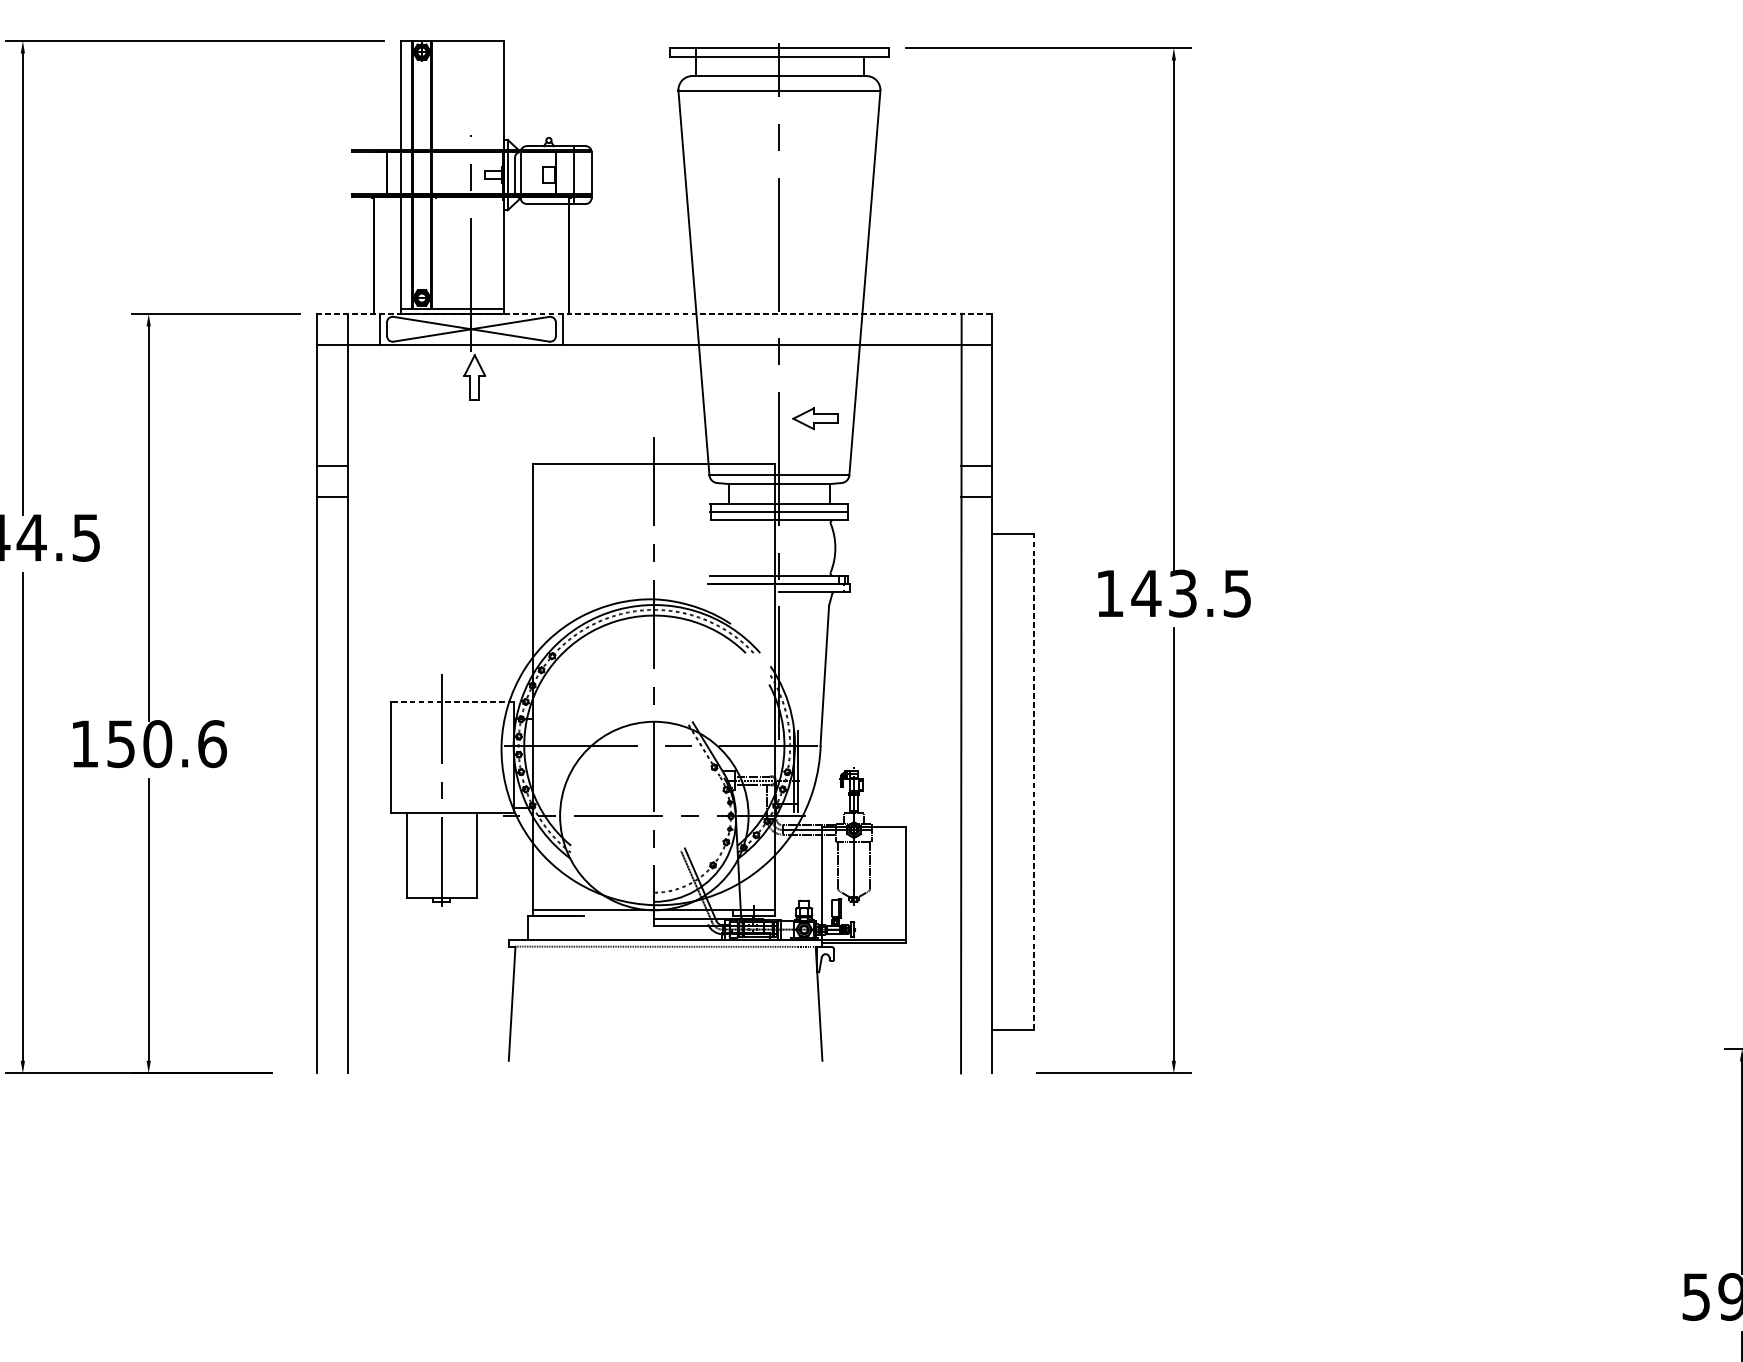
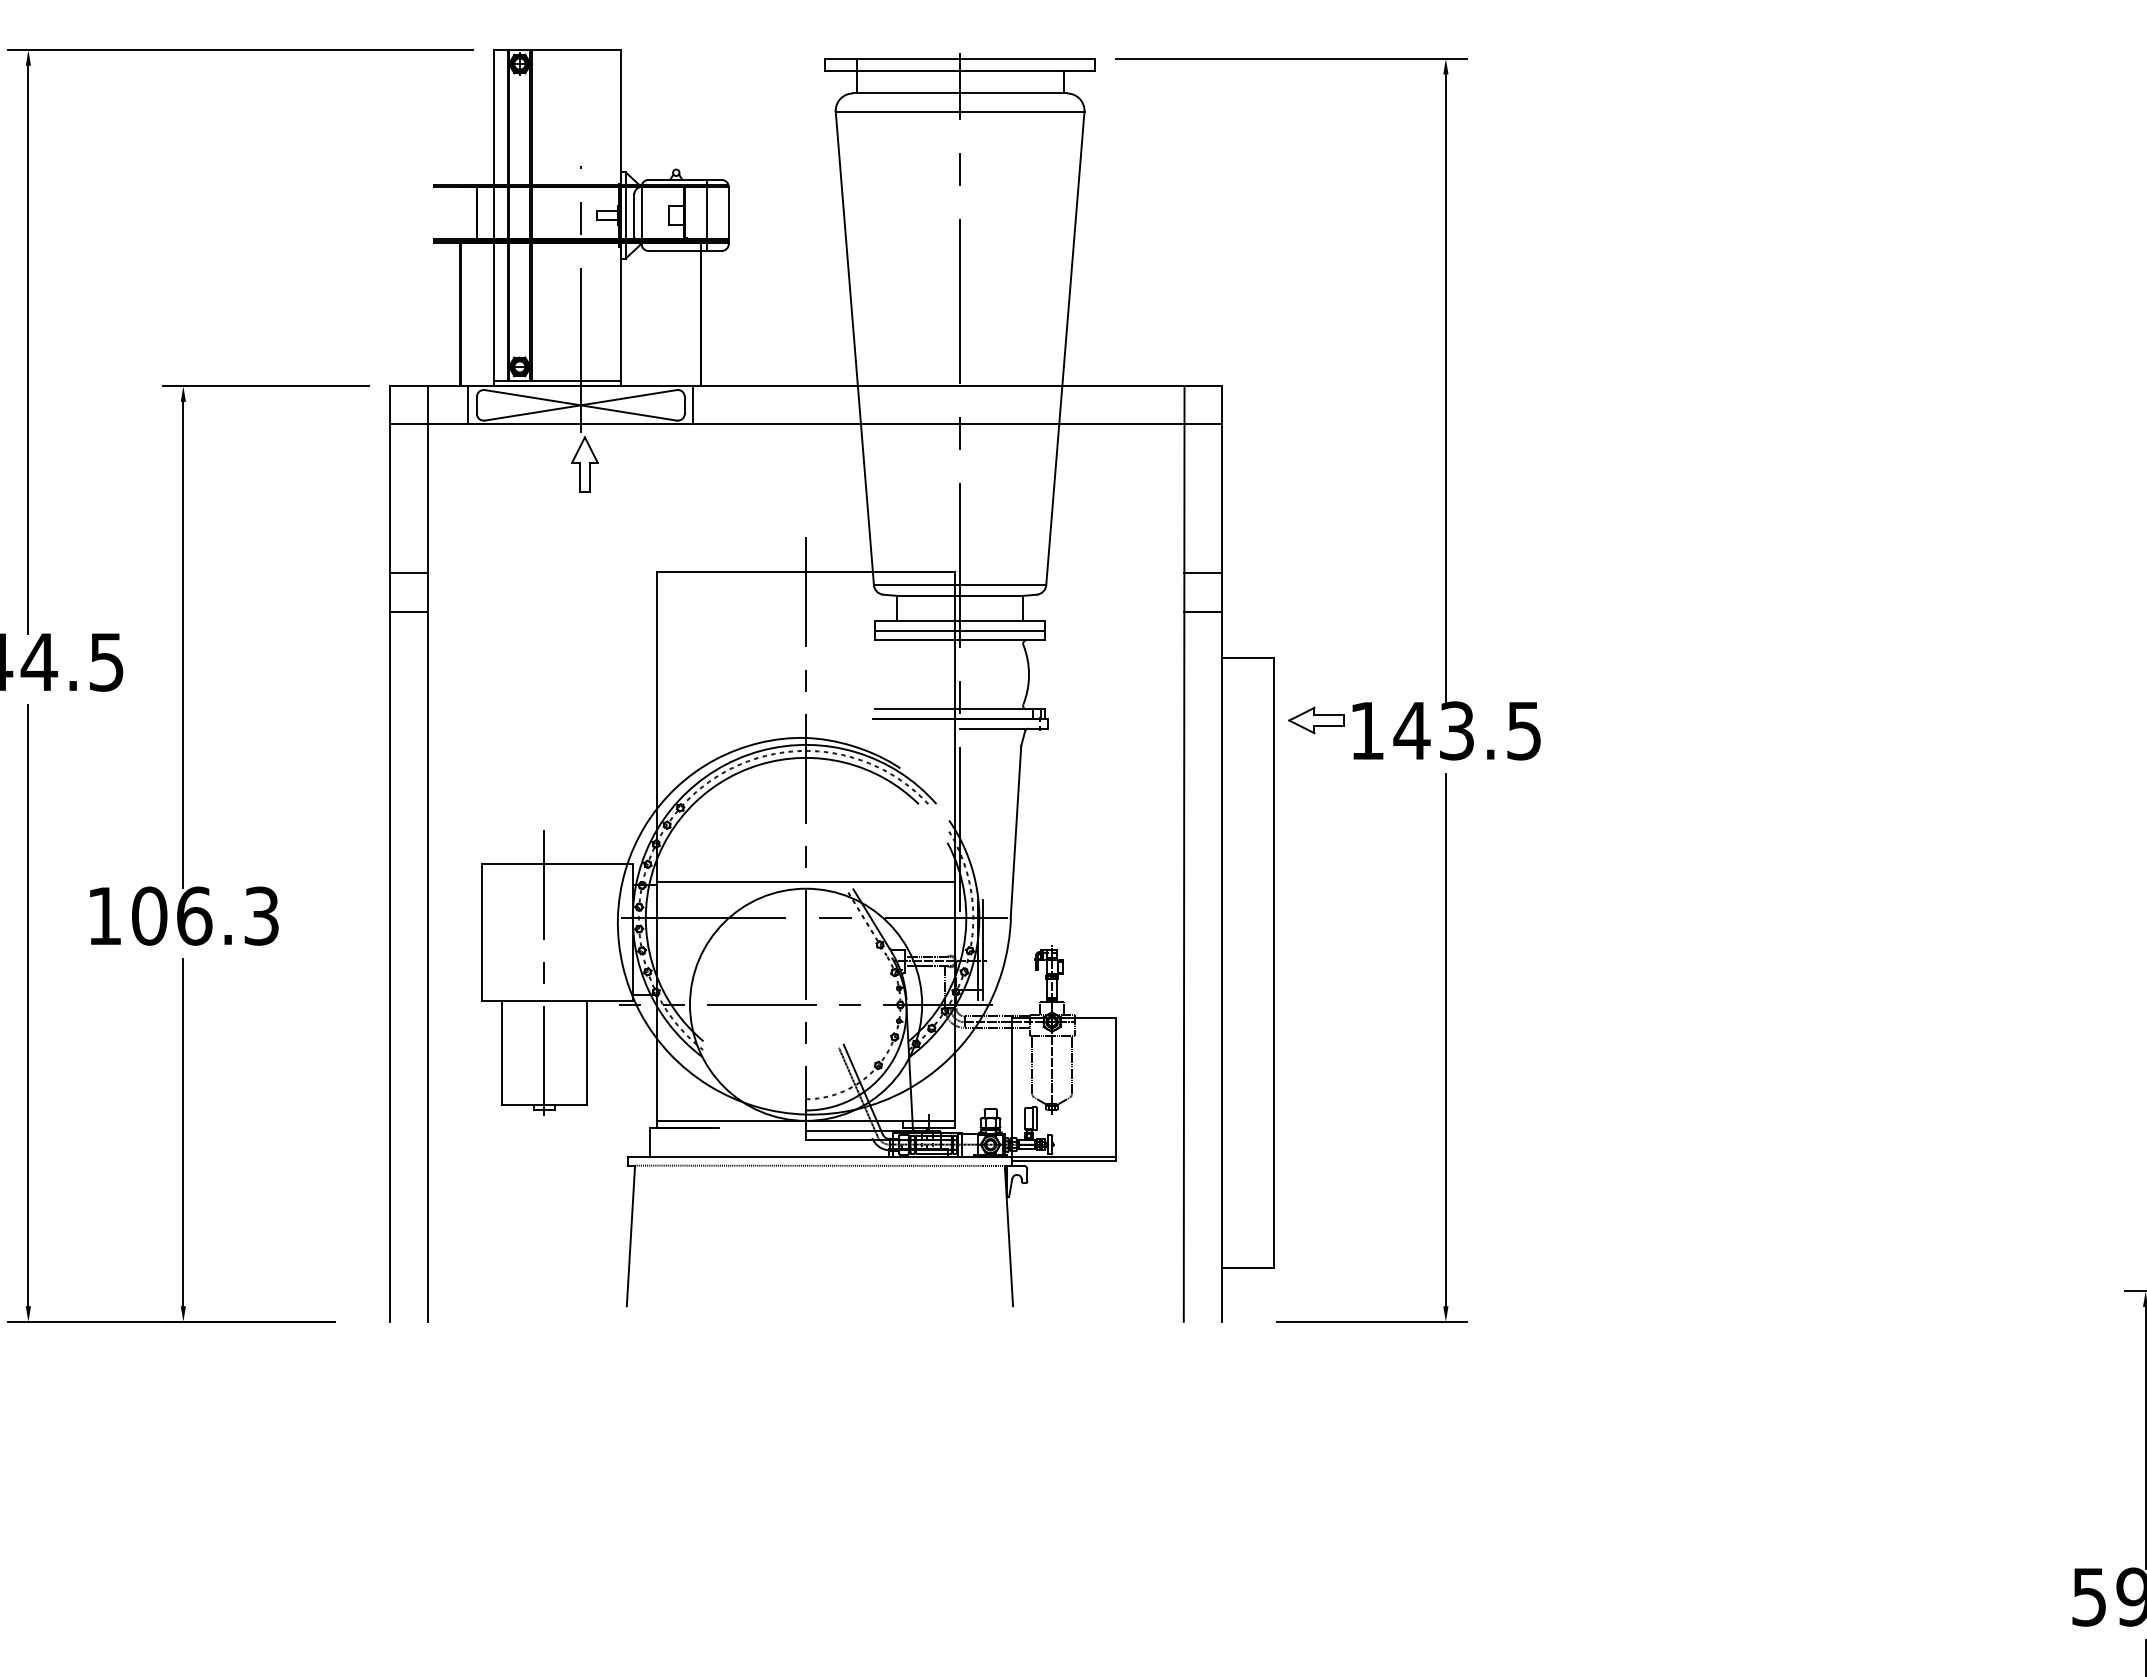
line: (654, 313) -> (806, 386), dashed -> solid
part: (815, 418) -> (1316, 720), moved
line: (451, 702) -> (556, 864), dashed -> solid
line: (654, 716) -> (806, 882), added
text: (166, 743) -> (205, 915), 150.6 -> 106.3
line: (1033, 781) -> (1273, 962), dashed -> solid

